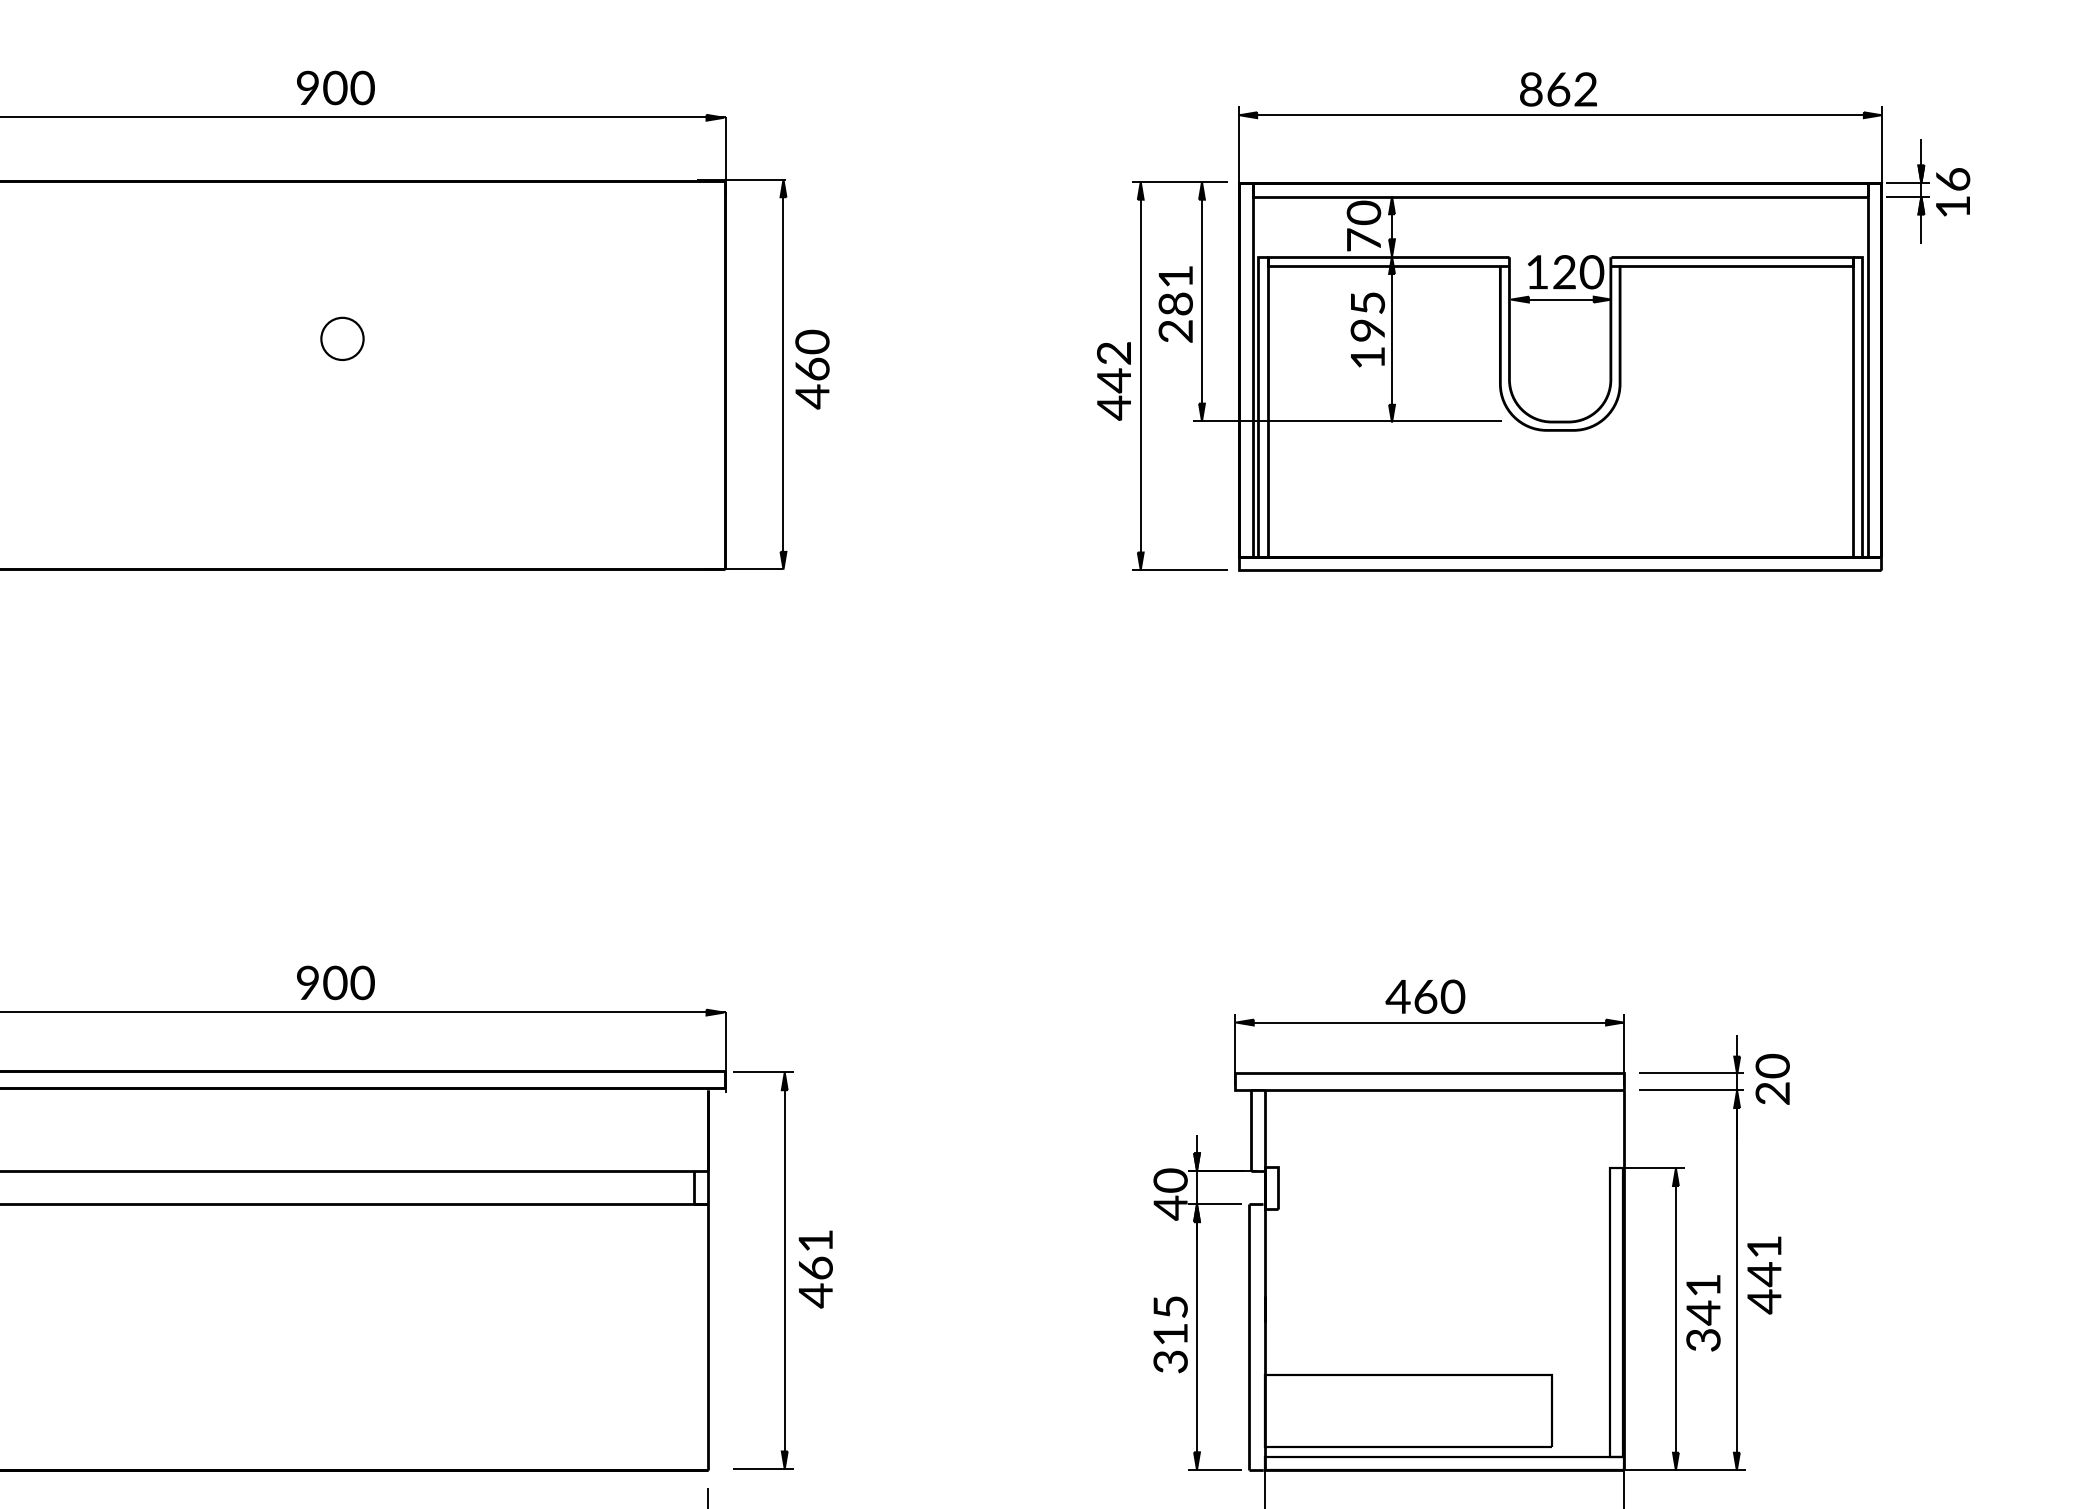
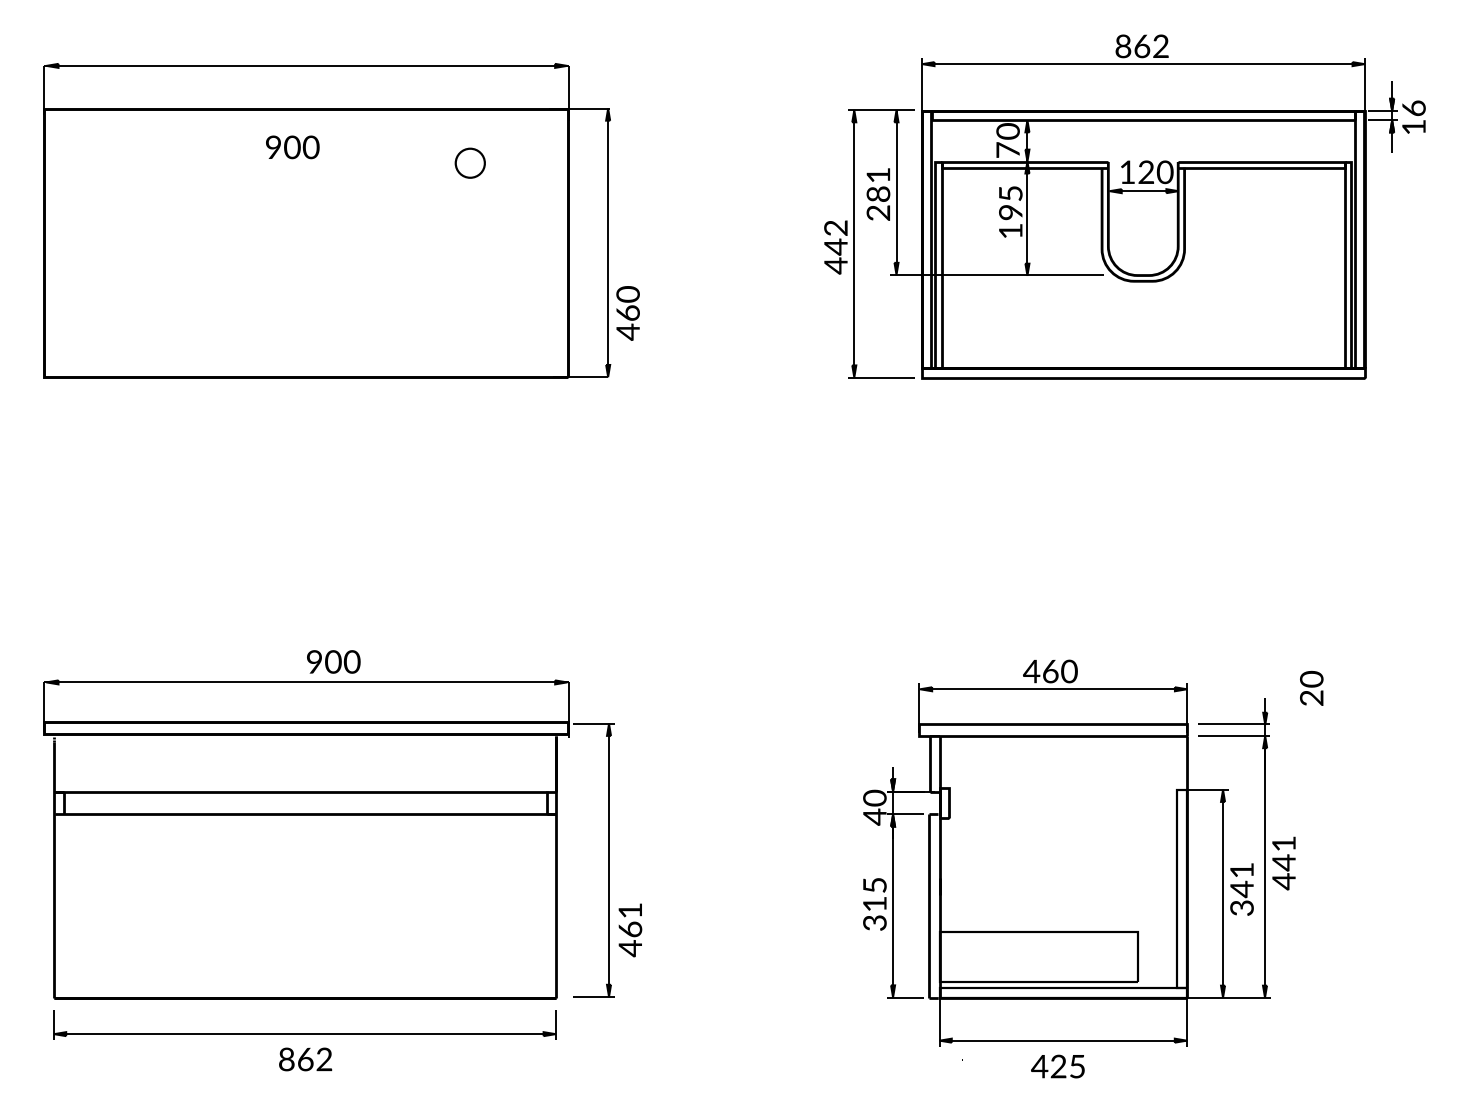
text: (335, 88) -> (292, 147), moved
part: (341, 337) -> (469, 162), moved
text: (811, 369) -> (627, 313), moved
text: (335, 982) -> (333, 661), moved
text: (1772, 1078) -> (1311, 687), moved
text: (815, 1269) -> (630, 930), moved

